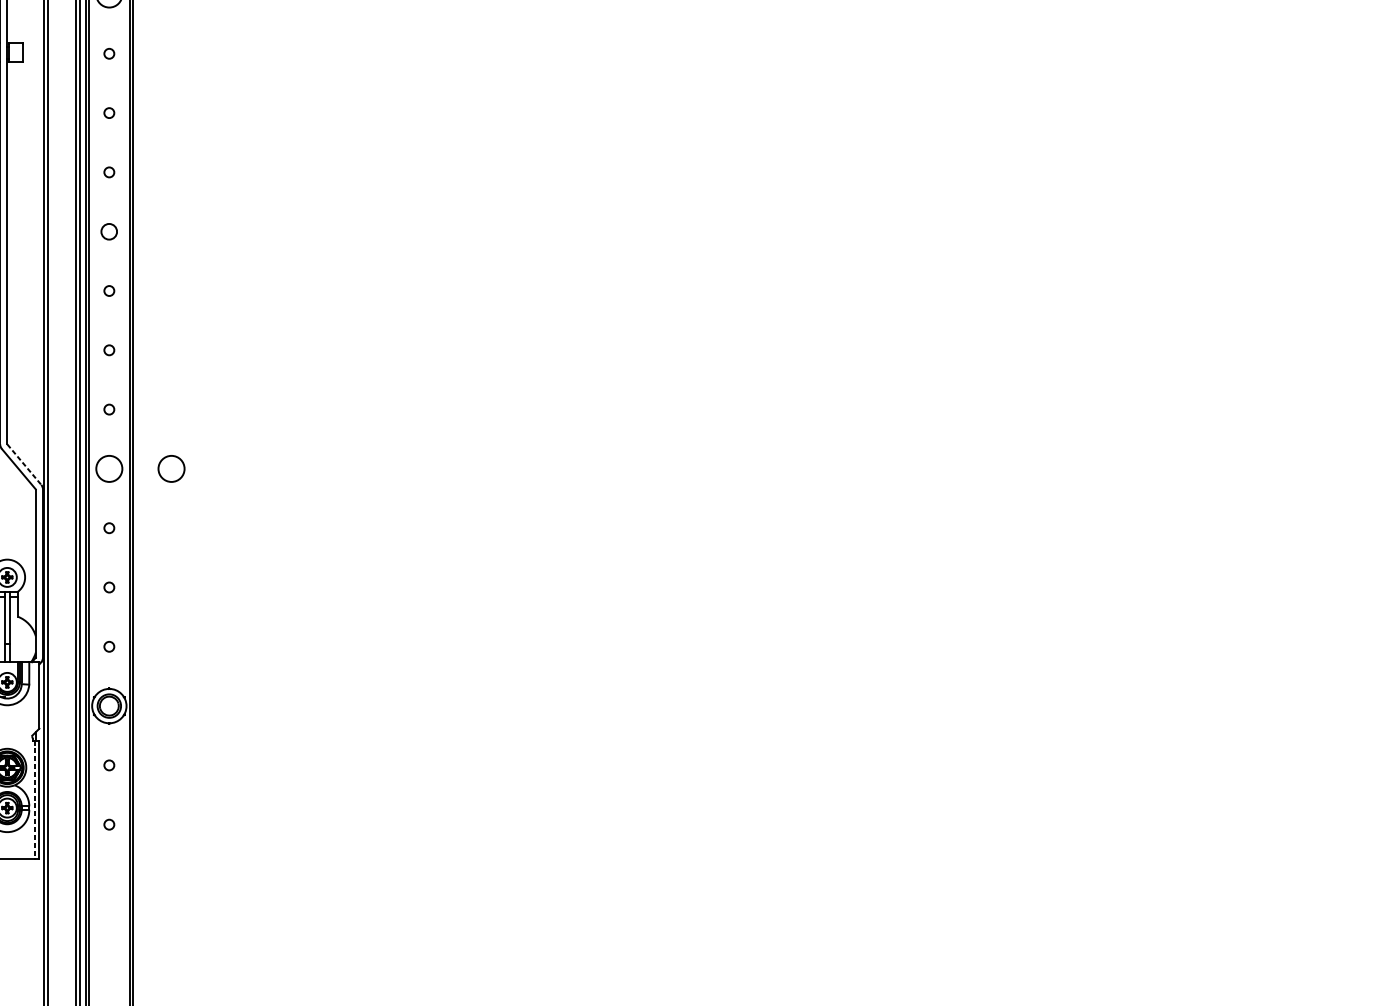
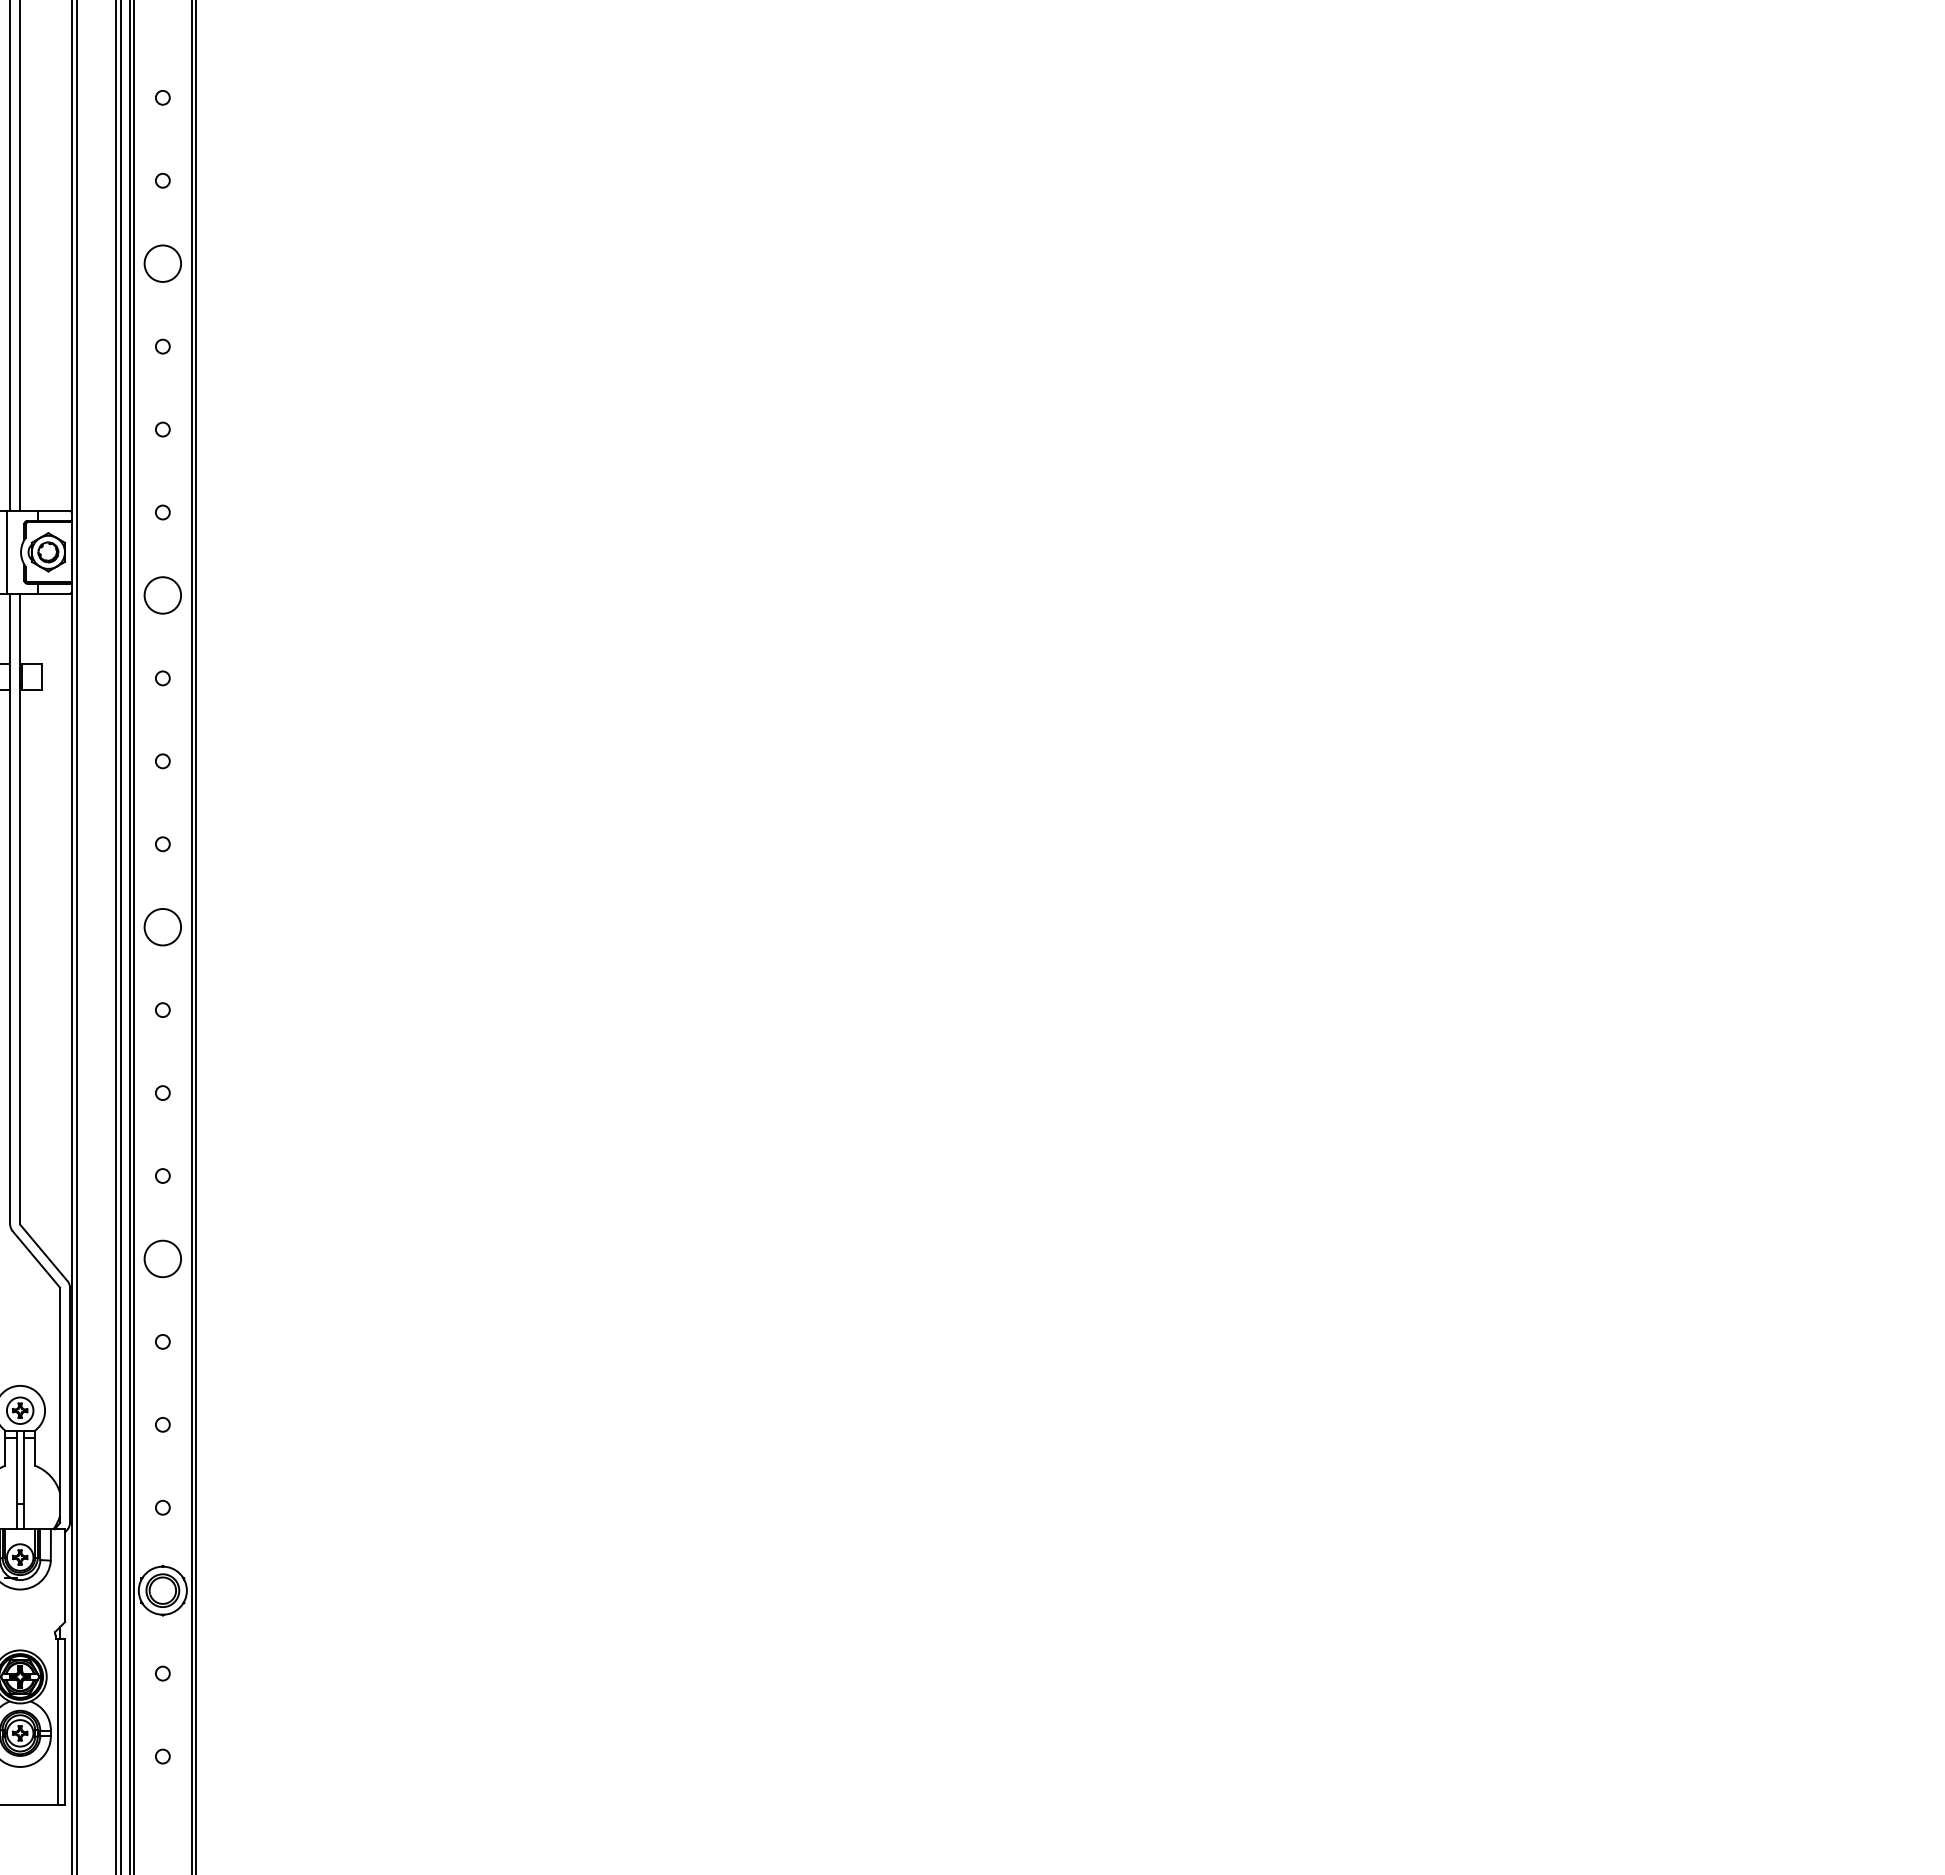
circle: (109, 231) -> (162, 927), size x1.67
line: (24, 464) -> (43, 1252), dashed -> solid
circle: (171, 468) -> (249, 1258), removed
line: (34, 799) -> (58, 1721), dashed -> solid

